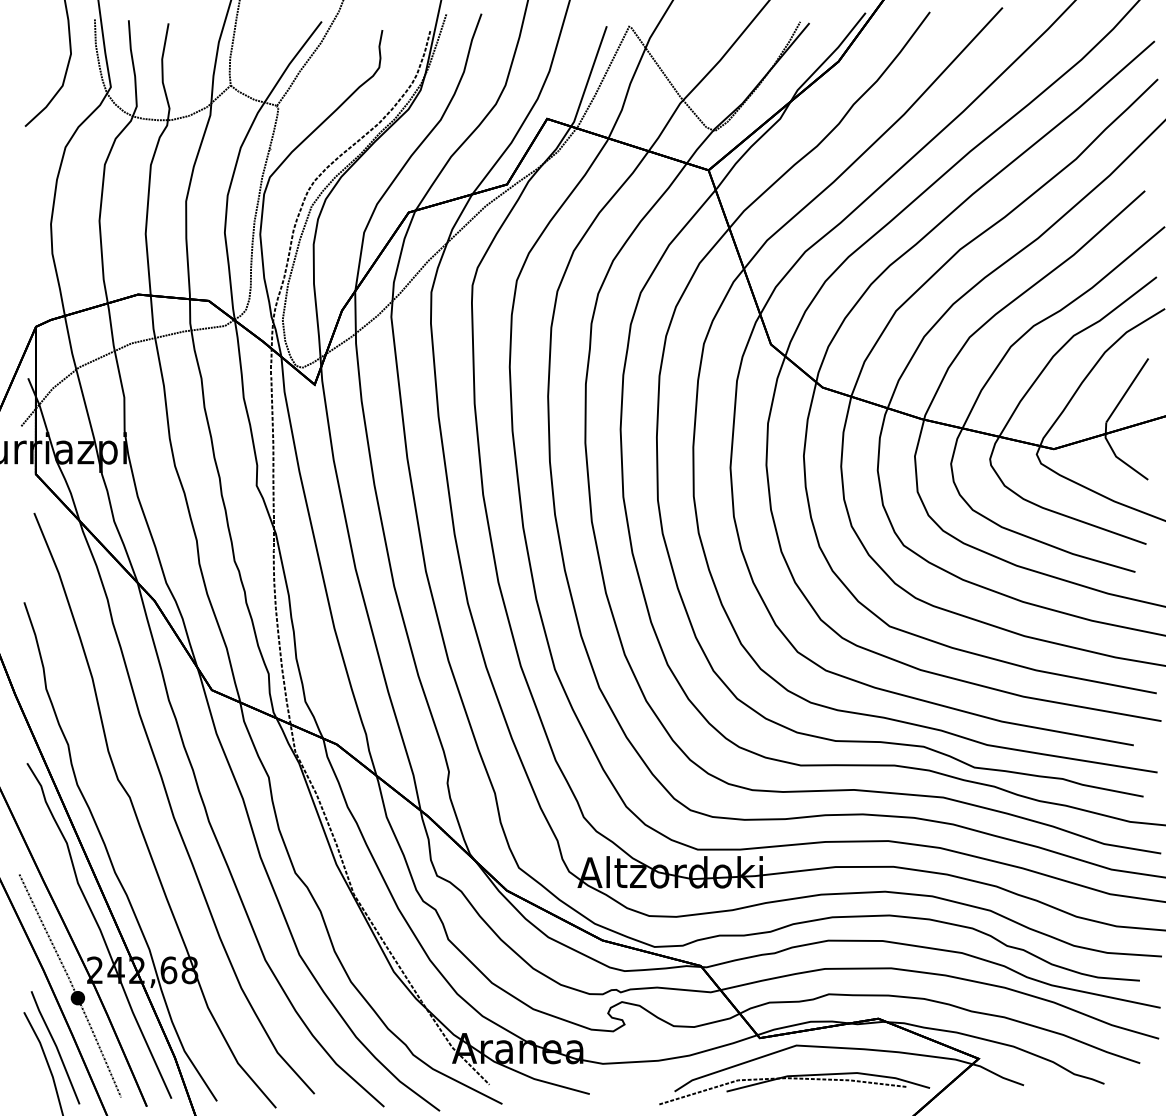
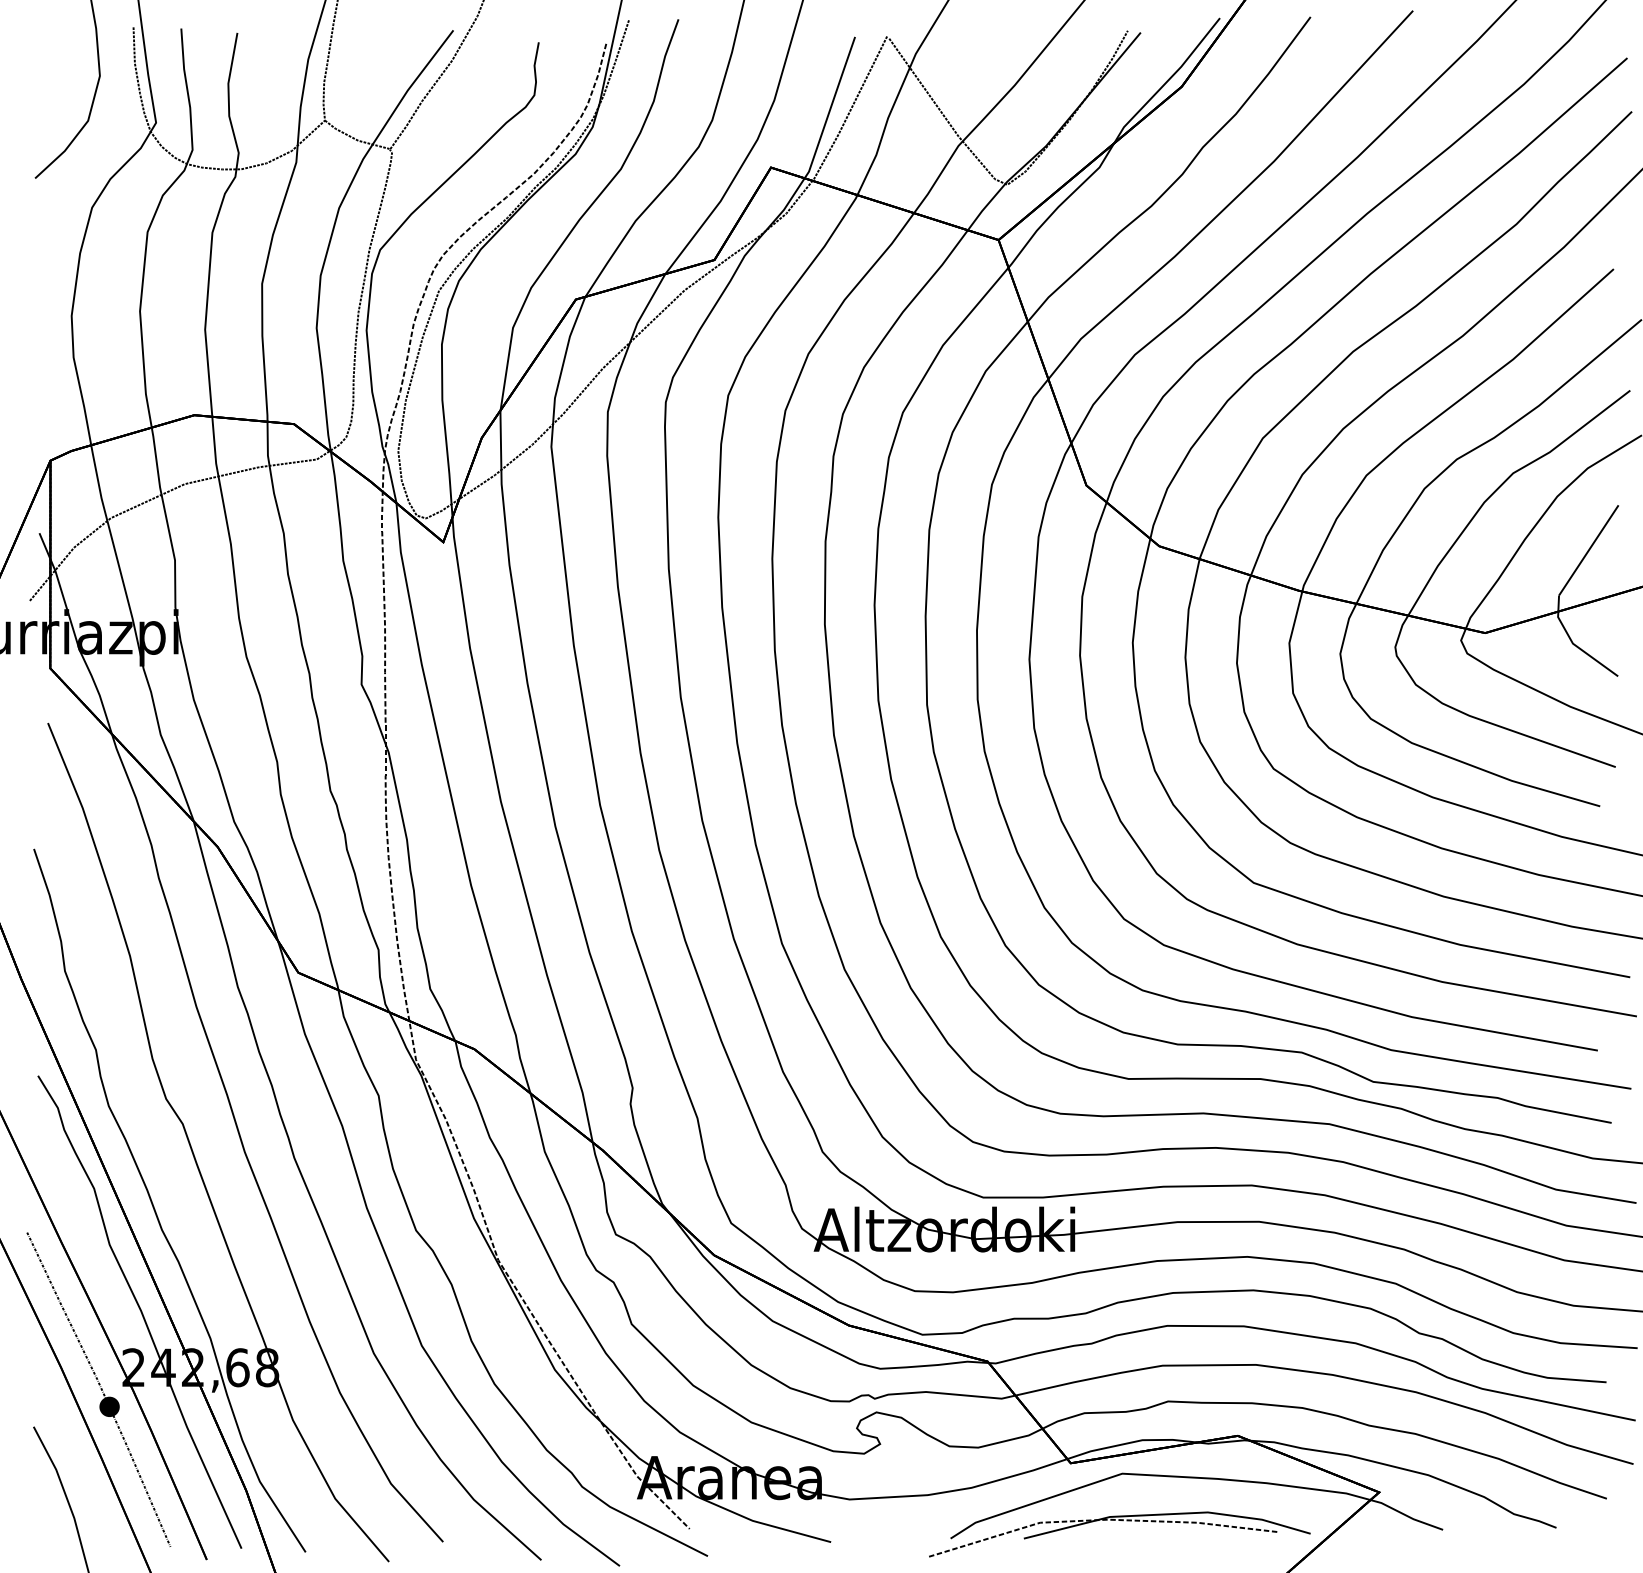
line: (55, 1047) -> (77, 1476), removed

